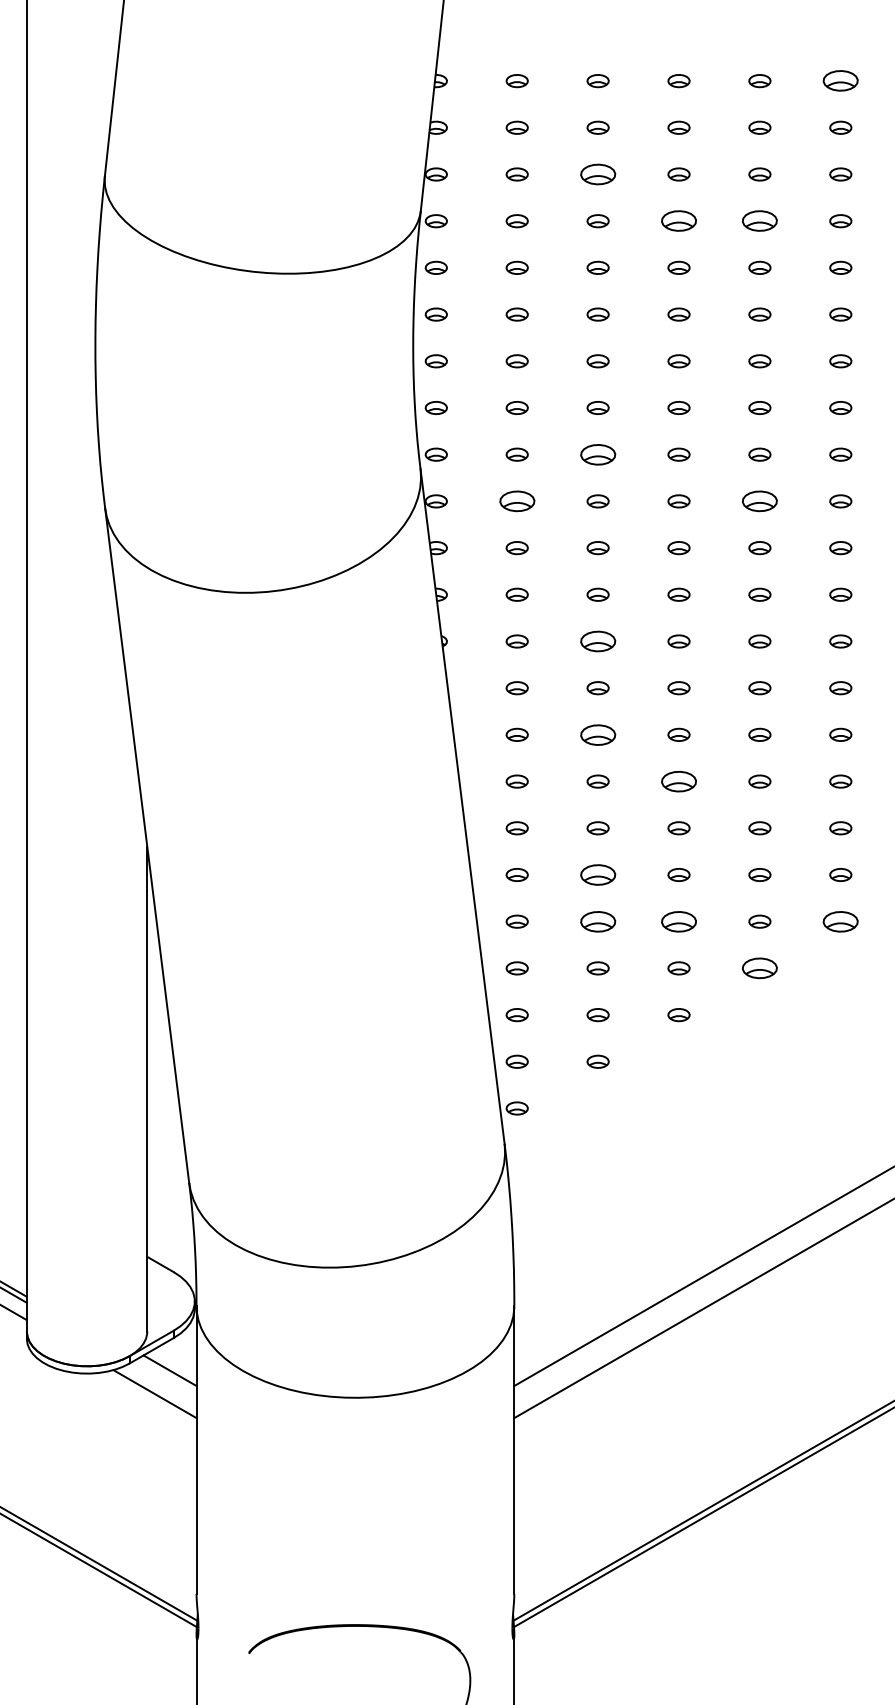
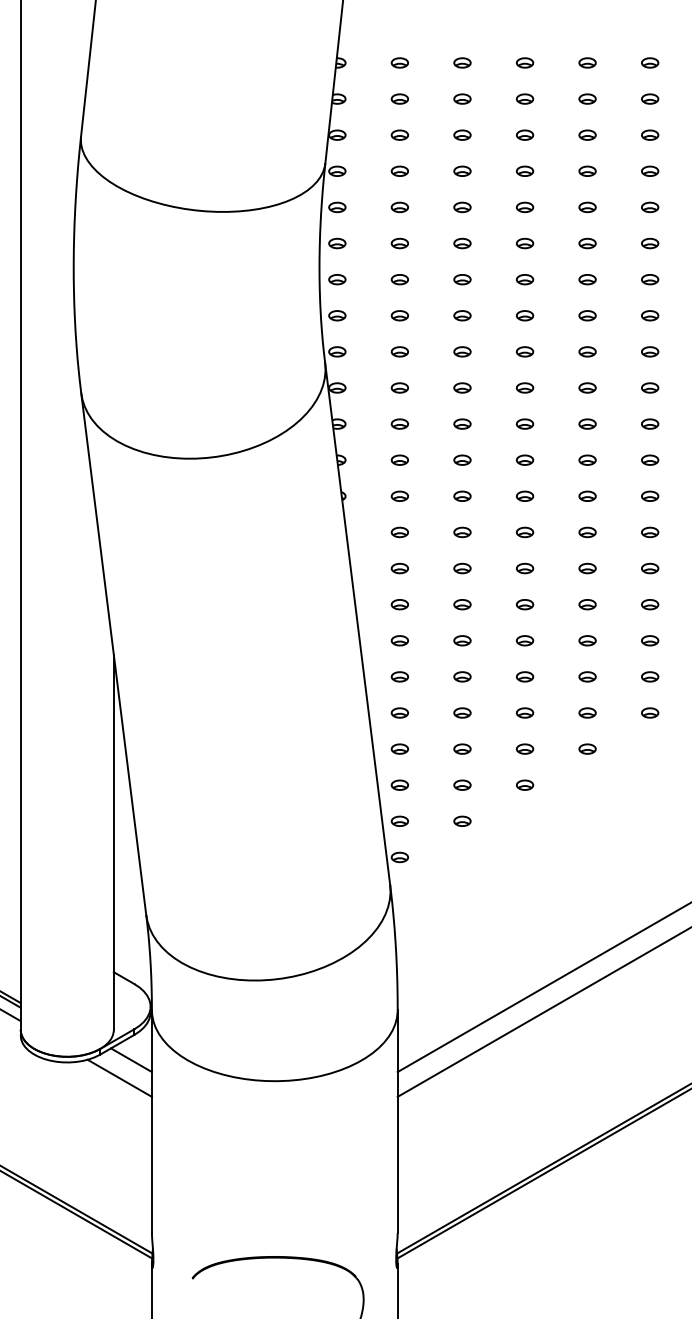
part: (840, 81) -> (649, 63), size x0.62
part: (597, 174) -> (461, 135), size x0.62
part: (678, 221) -> (524, 171), size x0.62
part: (759, 221) -> (587, 171), size x0.62
part: (597, 454) -> (461, 351), size x0.62
part: (516, 501) -> (399, 388), size x0.62
part: (759, 501) -> (587, 388), size x0.62
part: (597, 641) -> (461, 496), size x0.62
part: (597, 734) -> (461, 568), size x0.62
part: (678, 781) -> (524, 604), size x0.62
part: (597, 874) -> (461, 676), size x0.62
part: (597, 921) -> (461, 712), size x0.62
part: (678, 921) -> (524, 712), size x0.62
part: (840, 921) -> (649, 712), size x0.62
part: (759, 968) -> (587, 749), size x0.62

